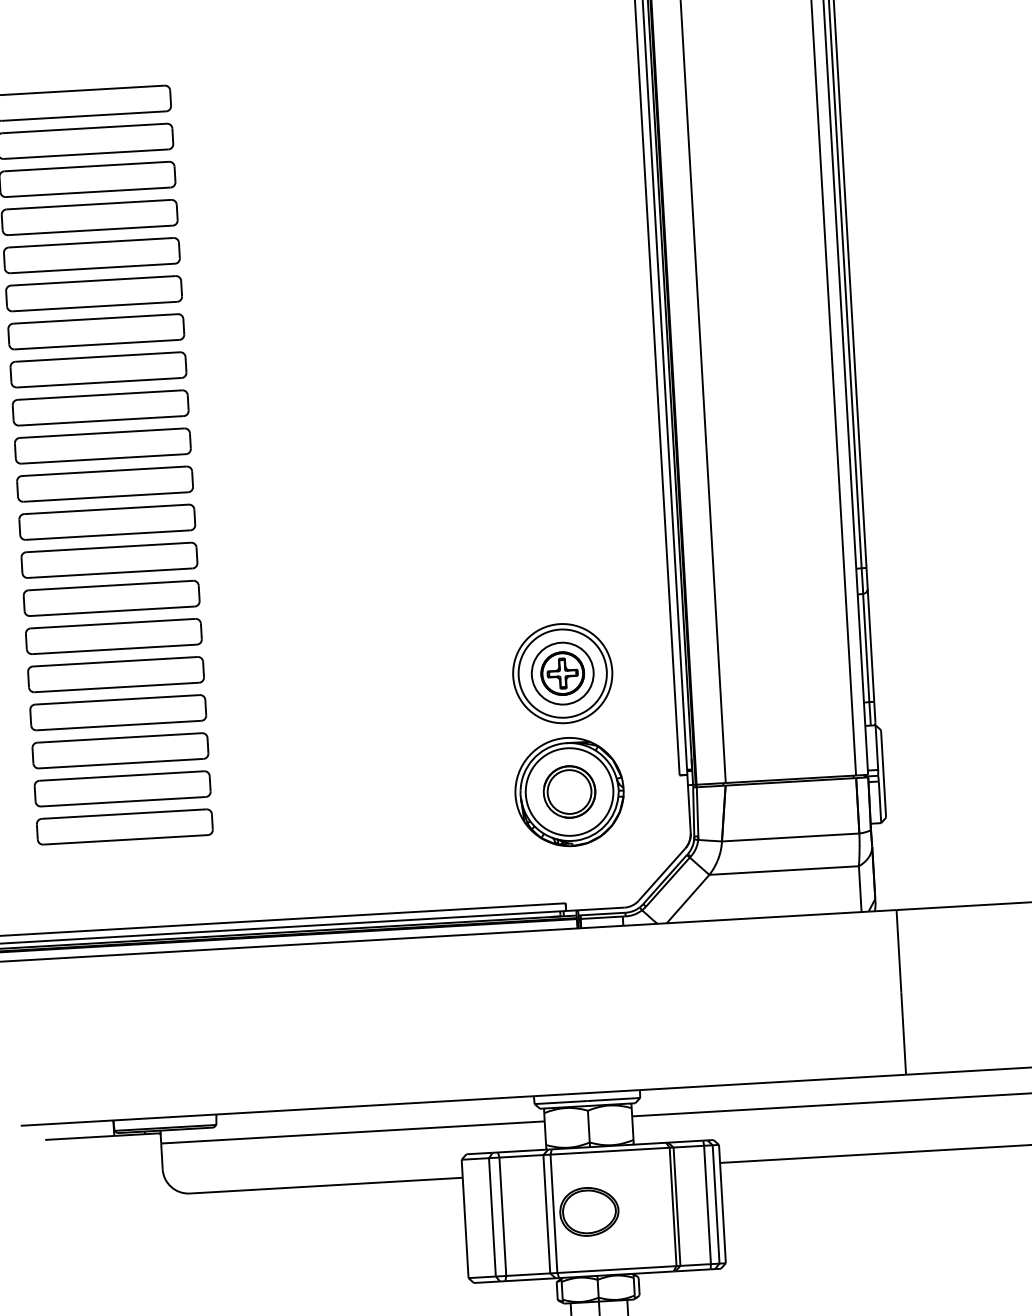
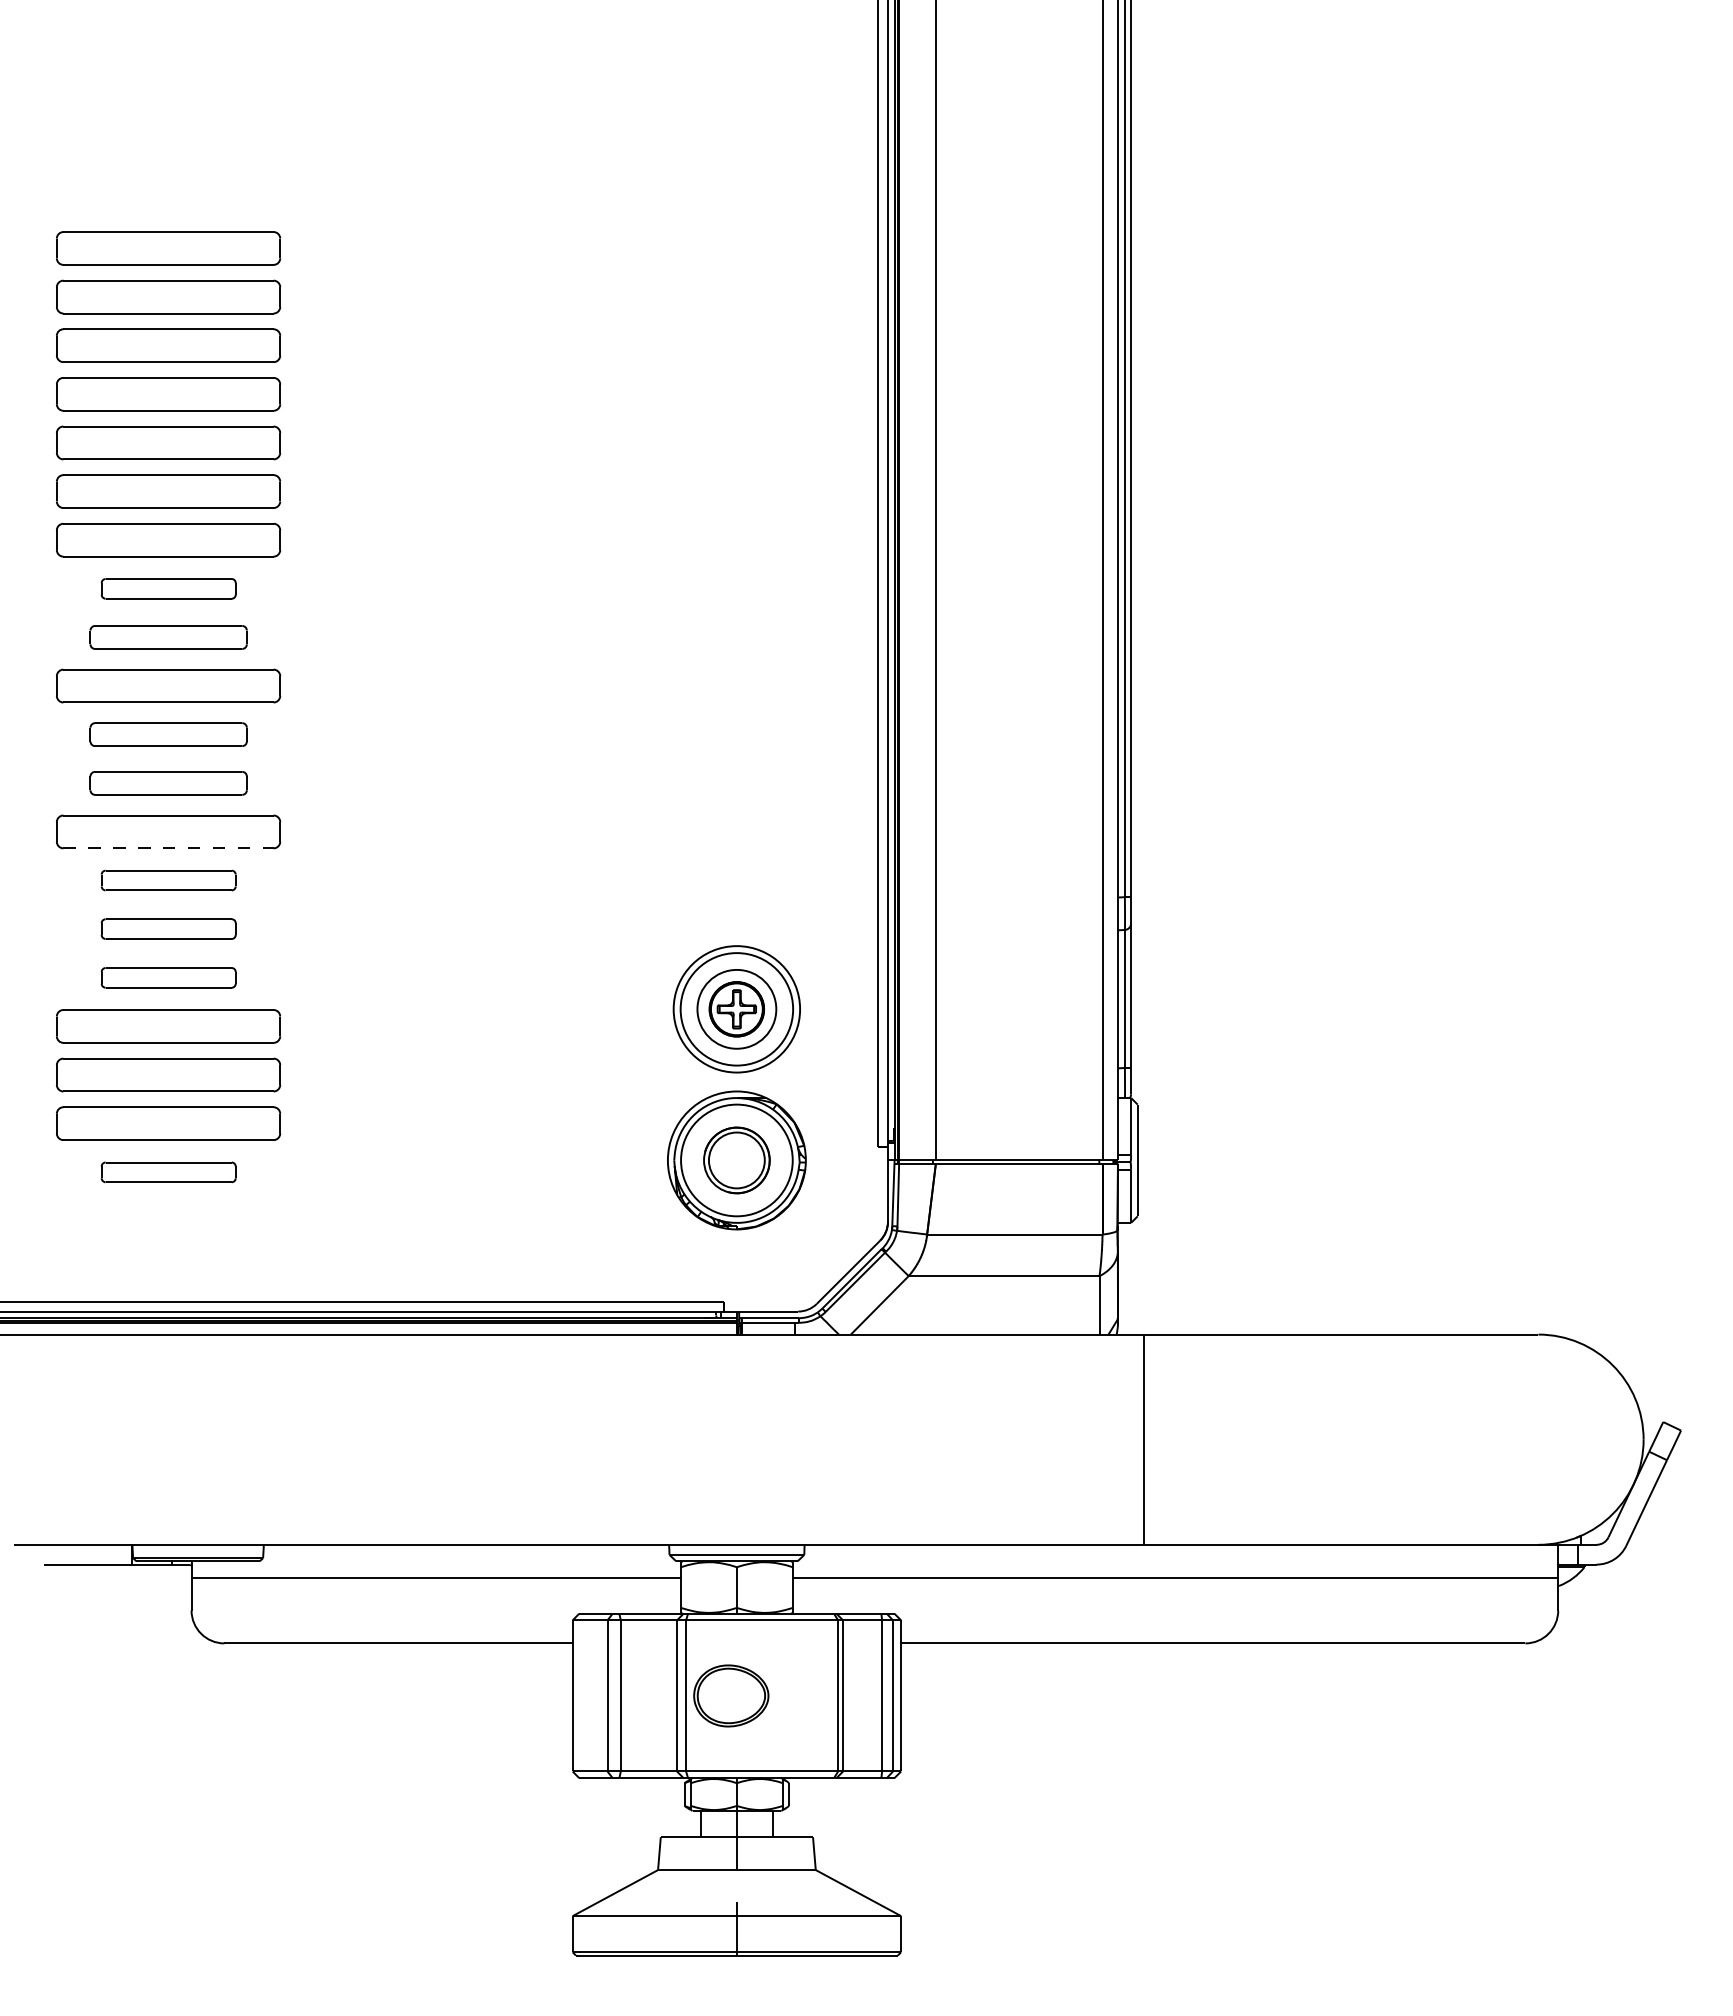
part: (98, 369) -> (168, 588), size x0.6
part: (100, 408) -> (168, 637), size x0.7
part: (105, 484) -> (168, 734), size x0.7
part: (107, 522) -> (168, 783), size x0.7
line: (110, 573) -> (169, 848), solid -> dashed
part: (111, 598) -> (168, 880), size x0.6
part: (113, 635) -> (168, 928), size x0.6
part: (116, 674) -> (168, 977), size x0.6
part: (124, 827) -> (168, 1172), size x0.6

